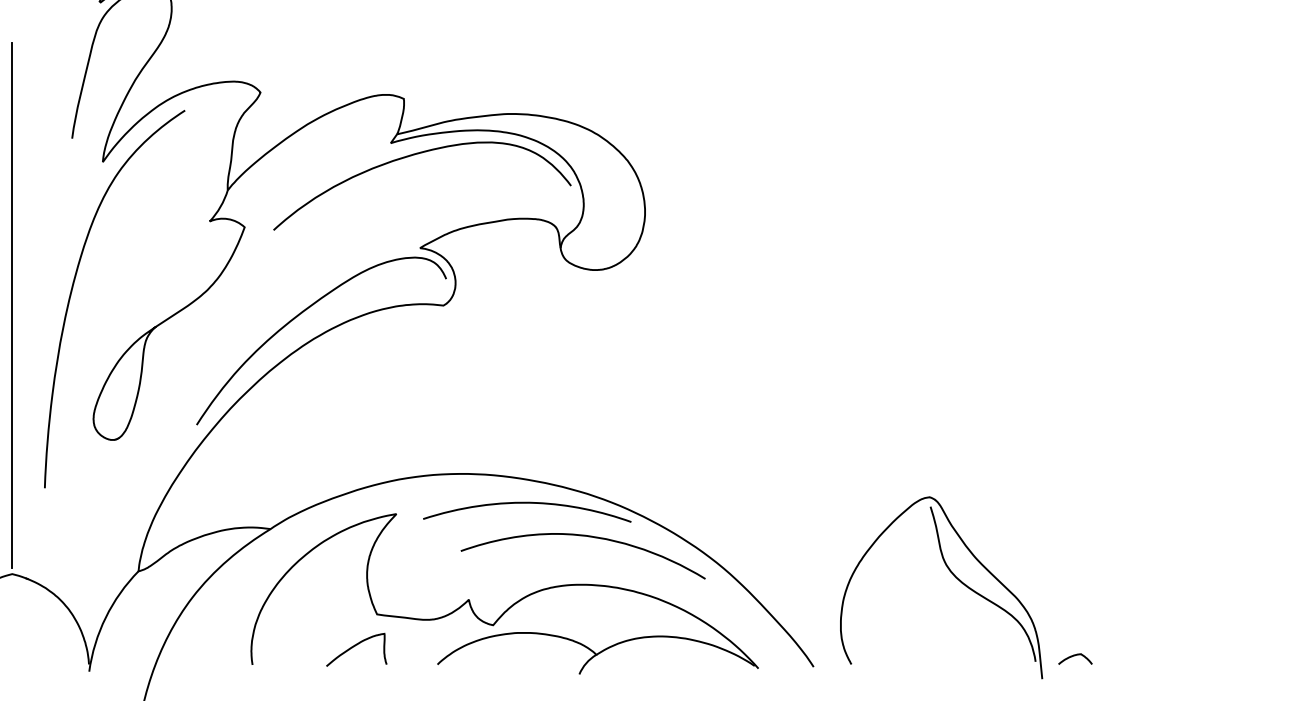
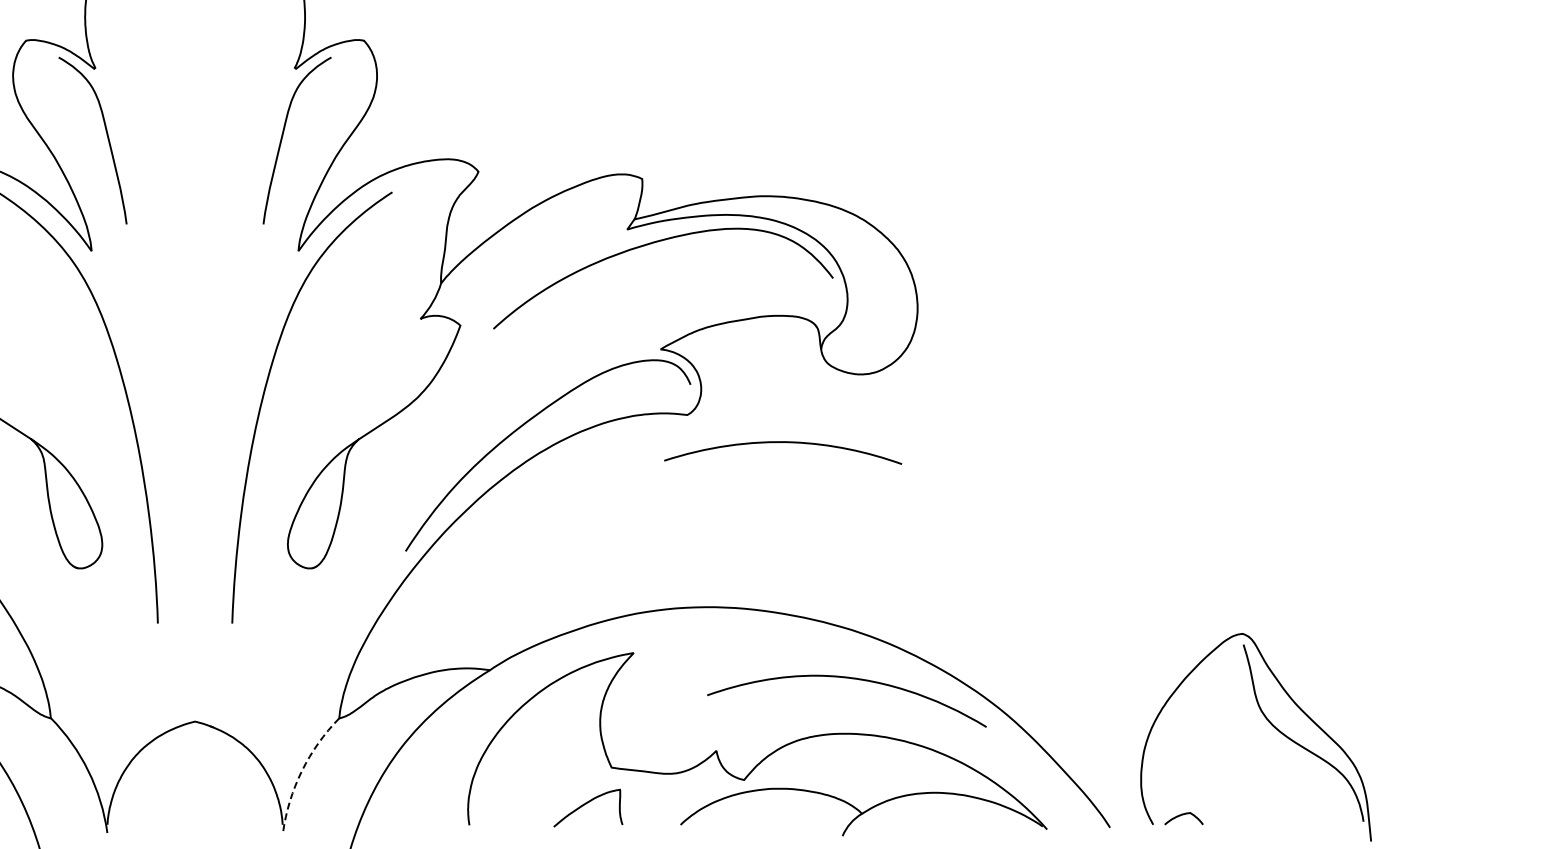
line: (12, 306) -> (195, 415), removed
curve: (531, 503) -> (787, 443), moved
arc: (105, 617) -> (301, 771), solid -> dashed
curve: (1075, 656) -> (1183, 815), moved

